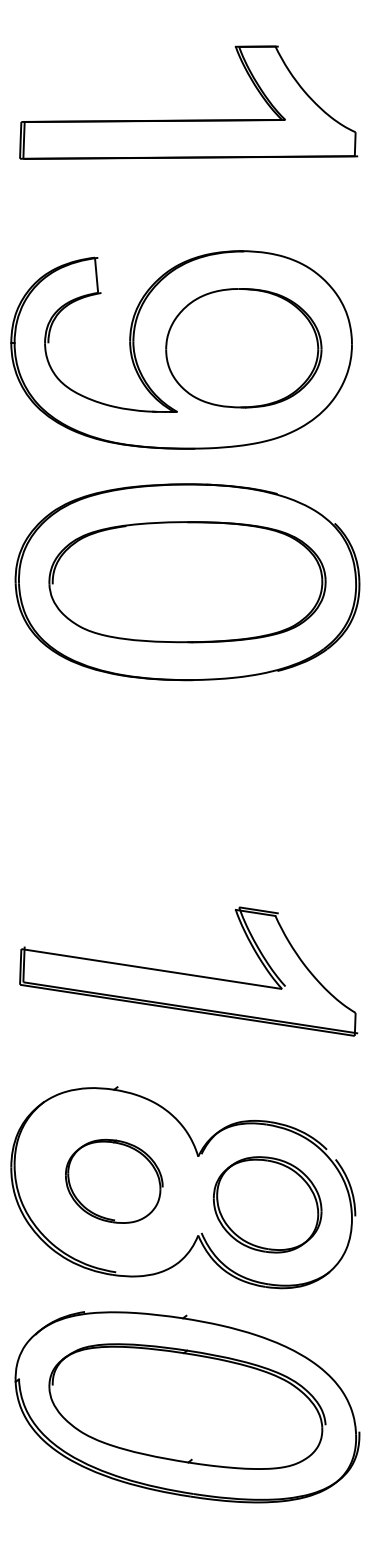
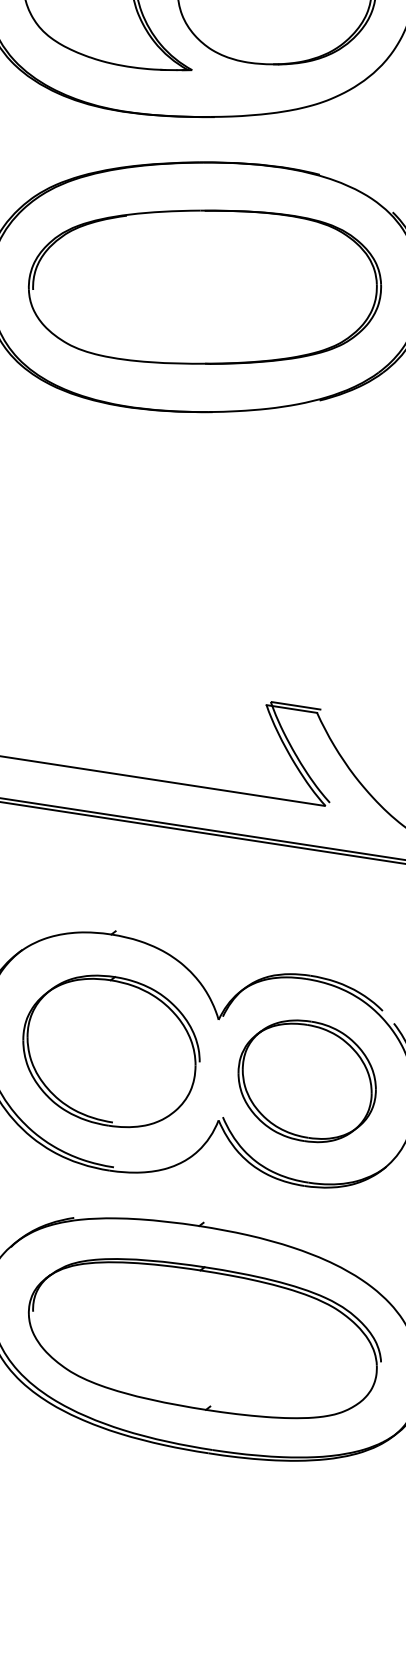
part: (114, 1181) -> (111, 1051), size x1.43

